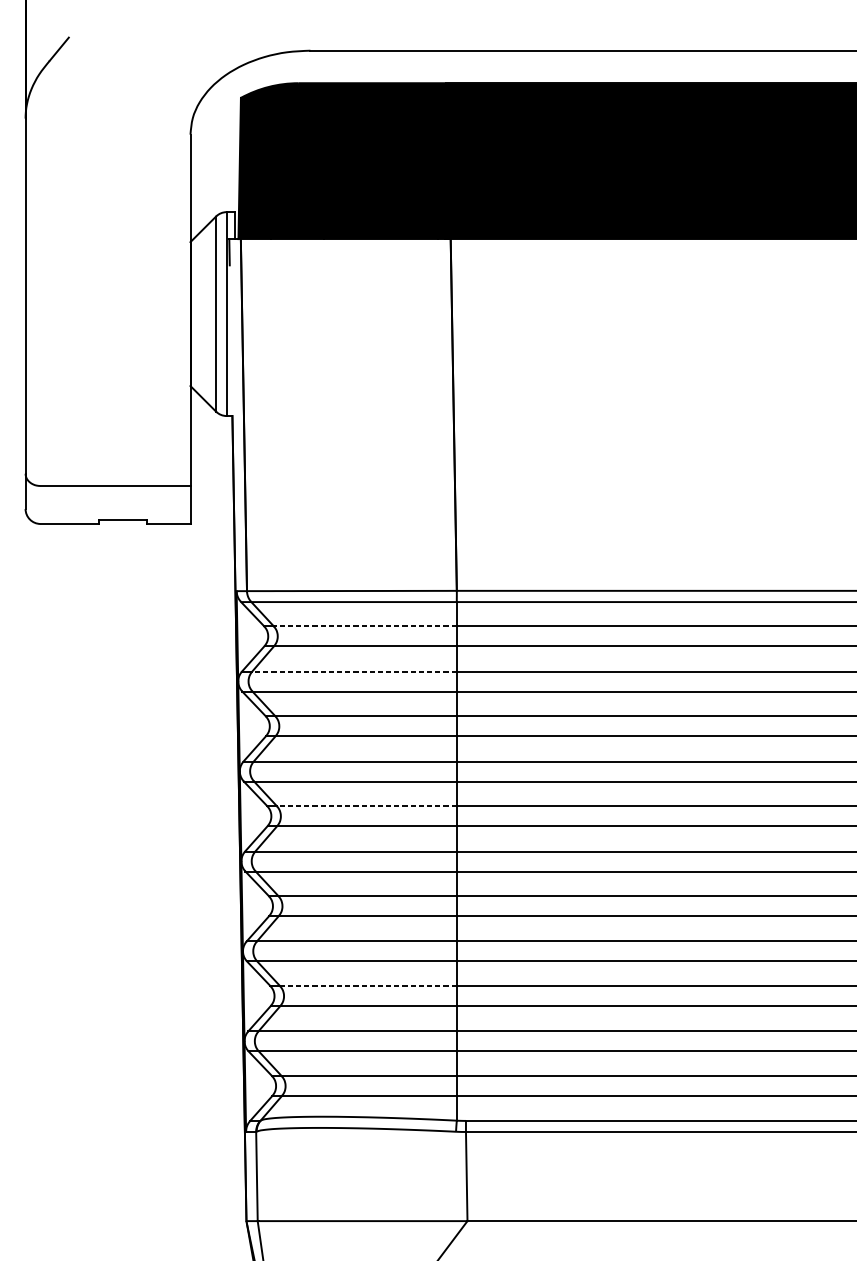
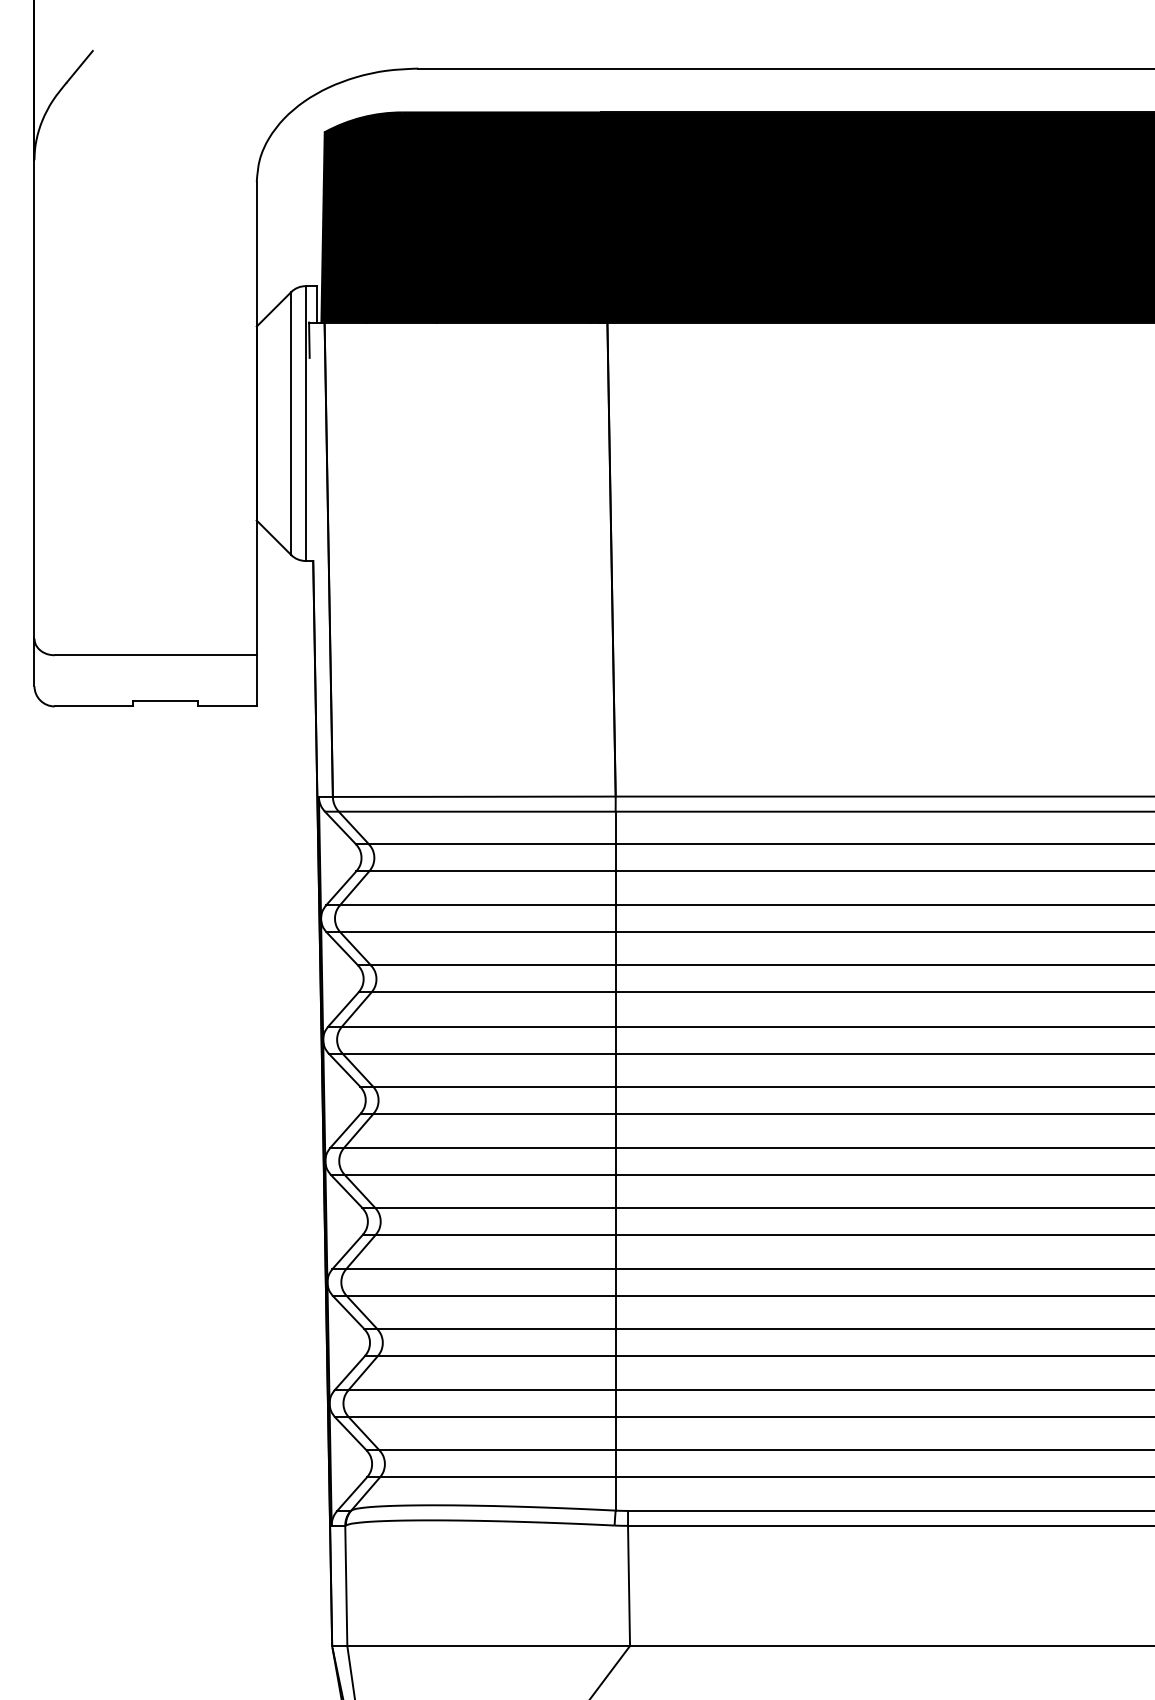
line: (364, 626) -> (491, 844), dashed -> solid
line: (354, 671) -> (477, 905), dashed -> solid
line: (366, 805) -> (493, 1086), dashed -> solid
line: (368, 986) -> (496, 1329), dashed -> solid

